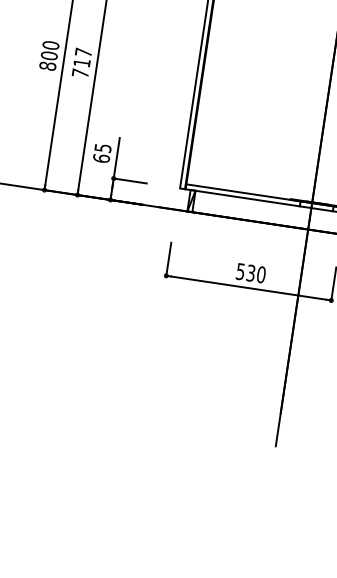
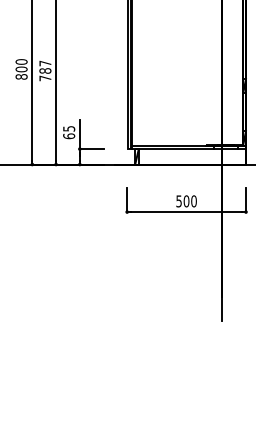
text: (82, 62) -> (45, 70), 717 -> 787
text: (250, 273) -> (186, 201), 530 -> 500

